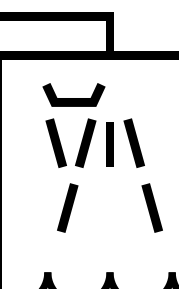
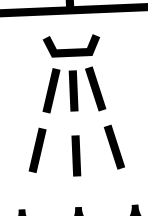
line: (73, 98) -> (71, 49), moved
line: (55, 142) -> (24, 91), removed
line: (109, 215) -> (75, 155), added

